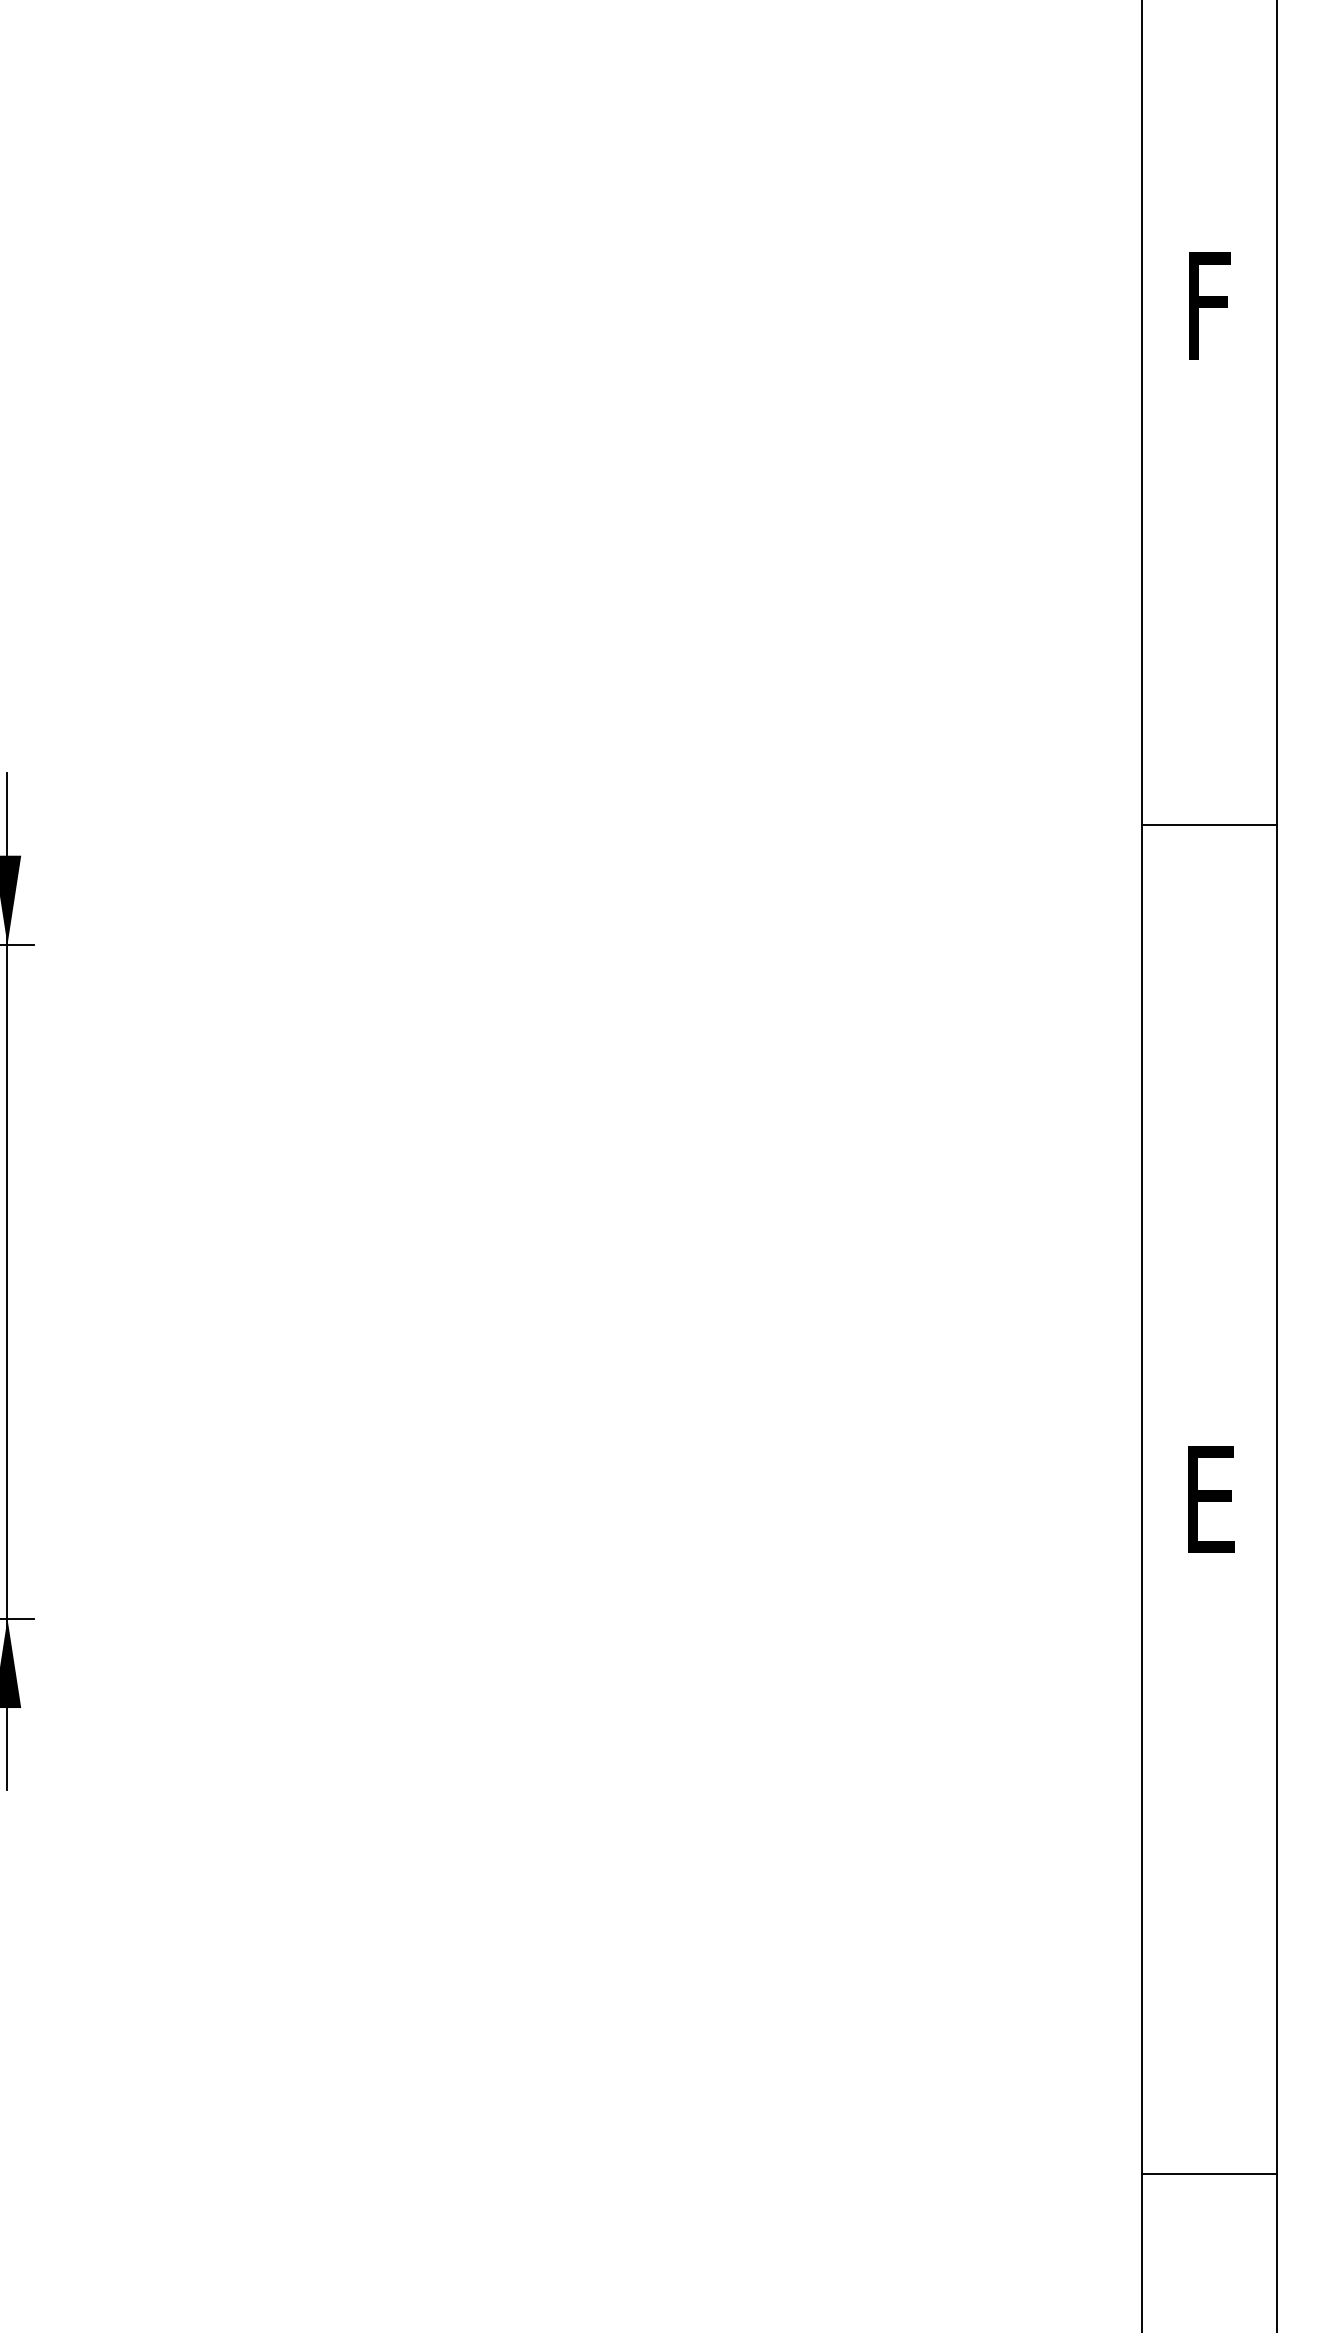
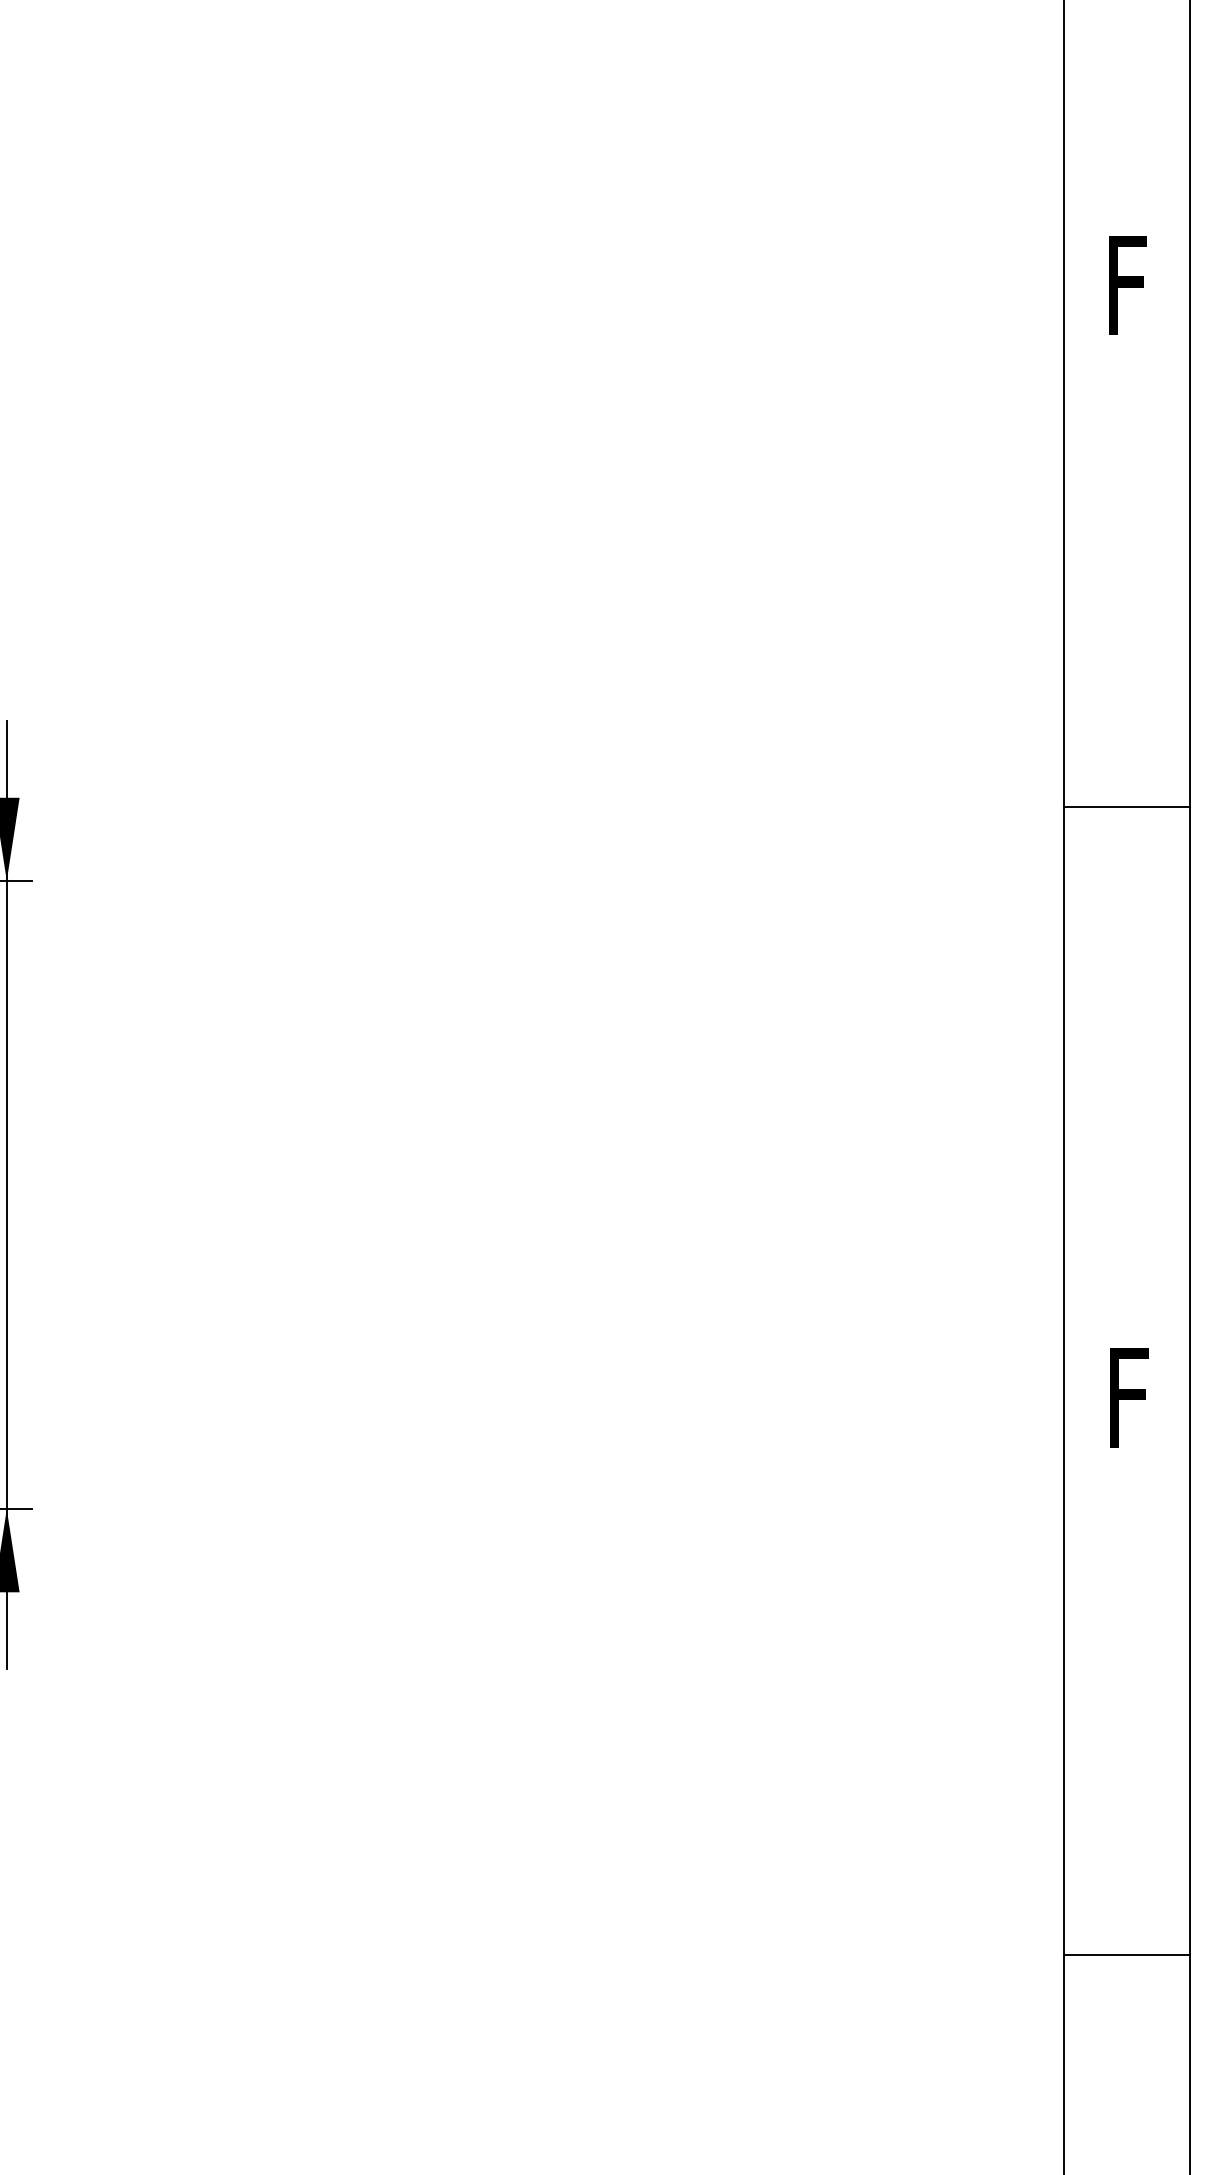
line: (1209, 825) -> (1127, 807), moved
text: (1210, 1499) -> (1128, 1397), E -> F
line: (1209, 2173) -> (1127, 1955), moved

